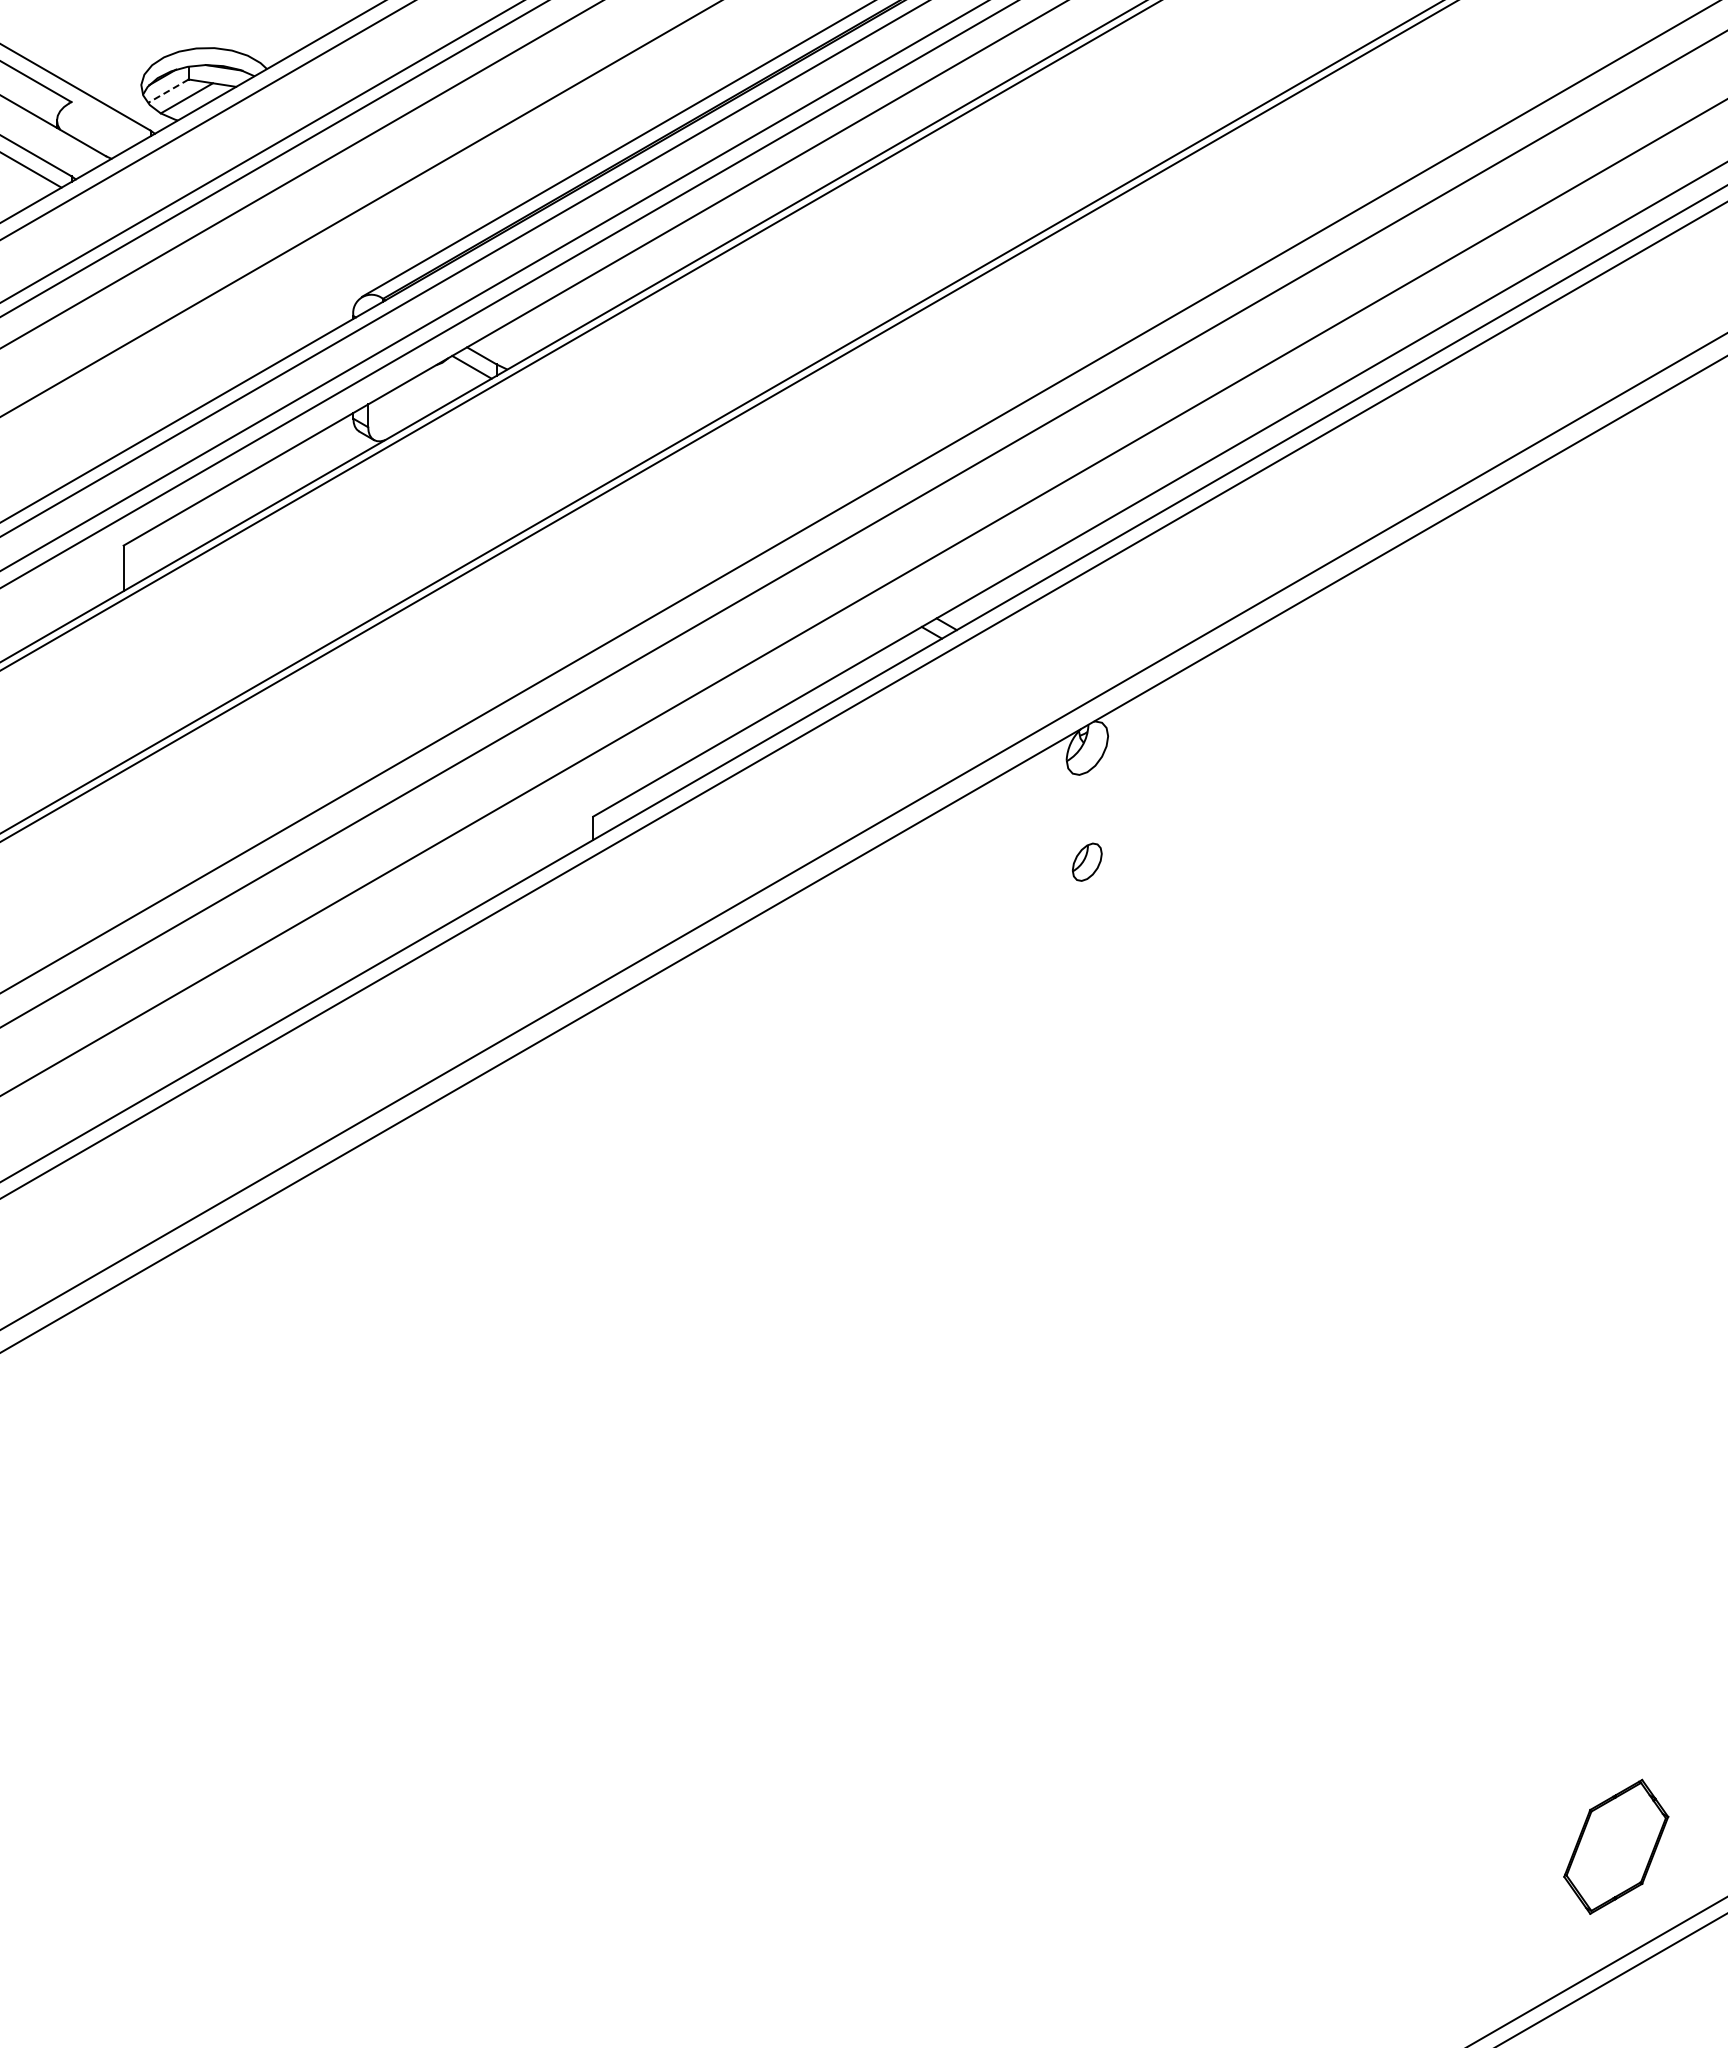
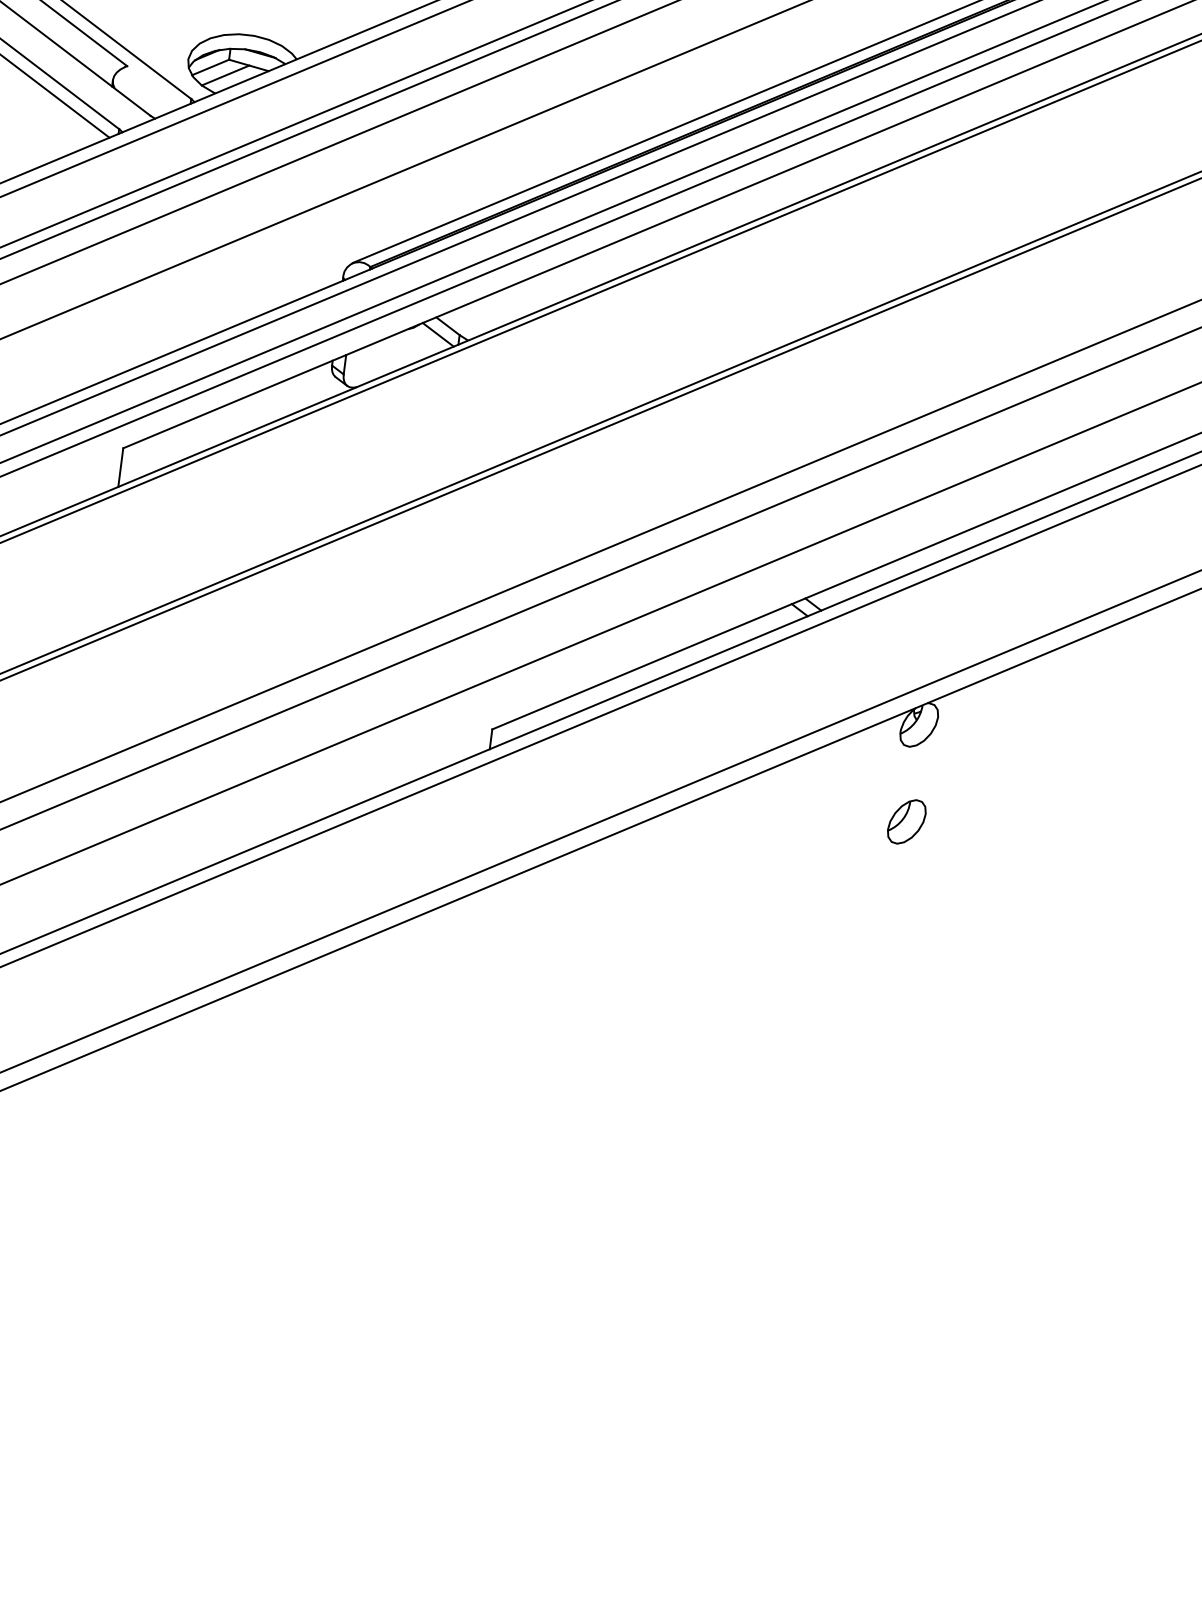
line: (168, 91) -> (210, 67), dashed -> solid
part: (1086, 861) -> (906, 821), size x1.43

